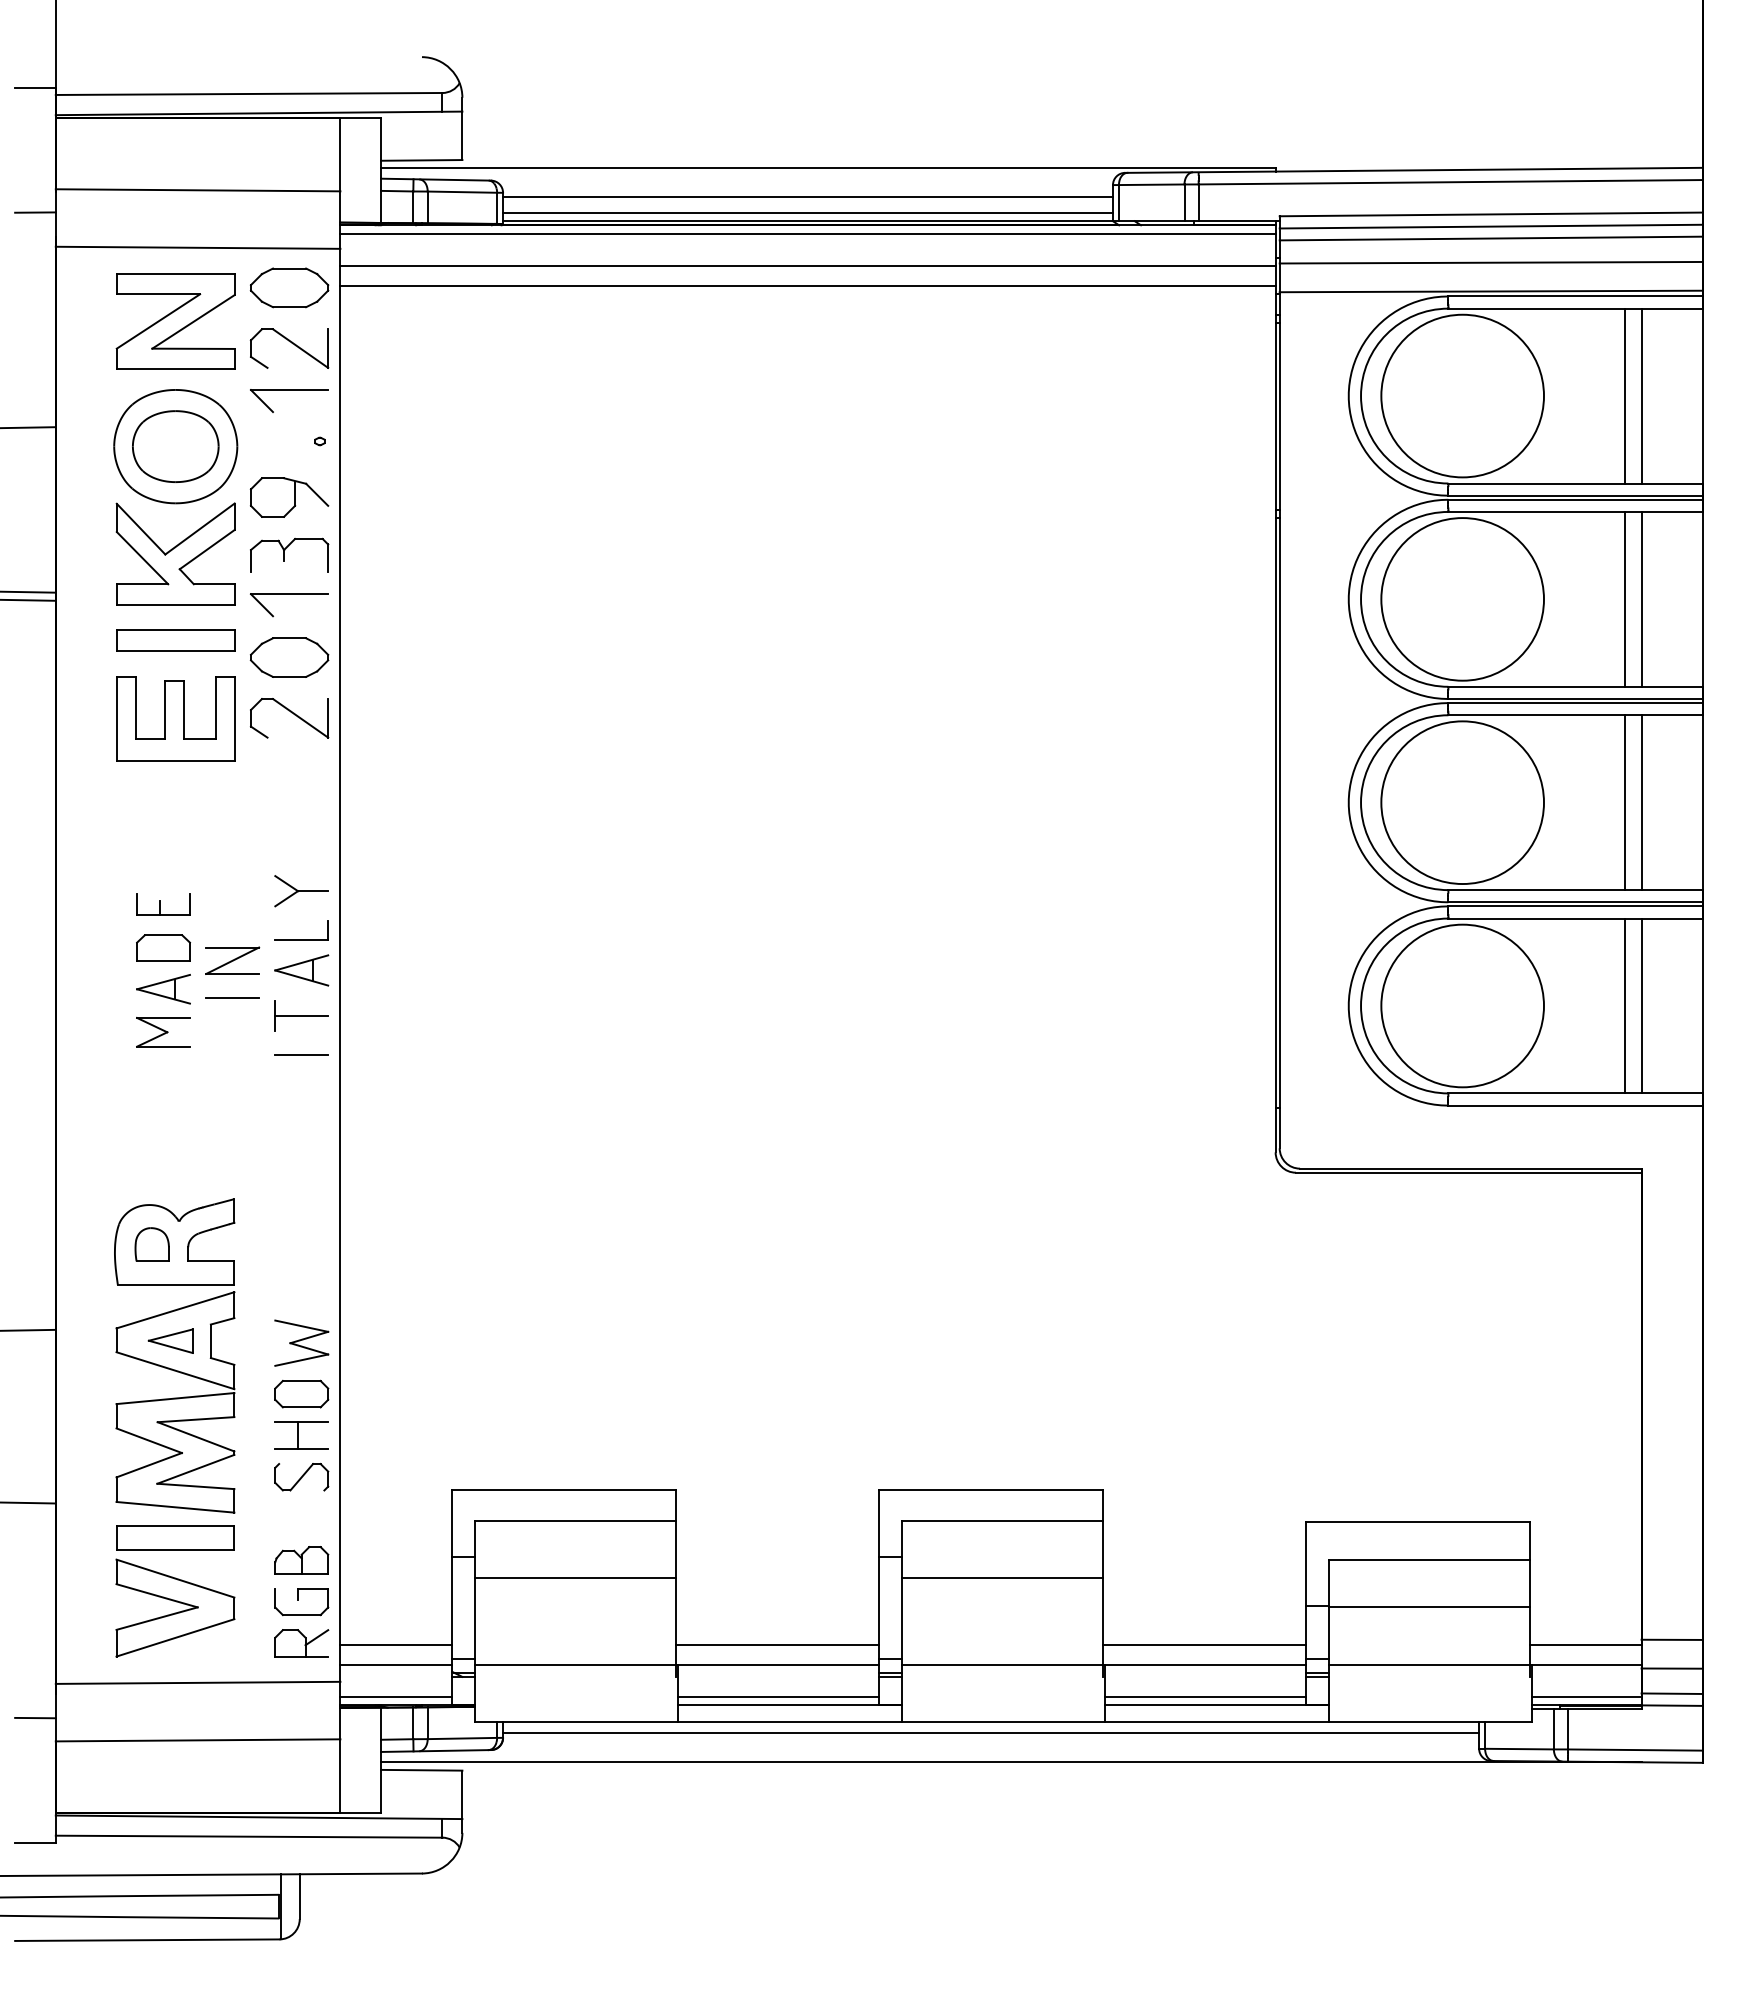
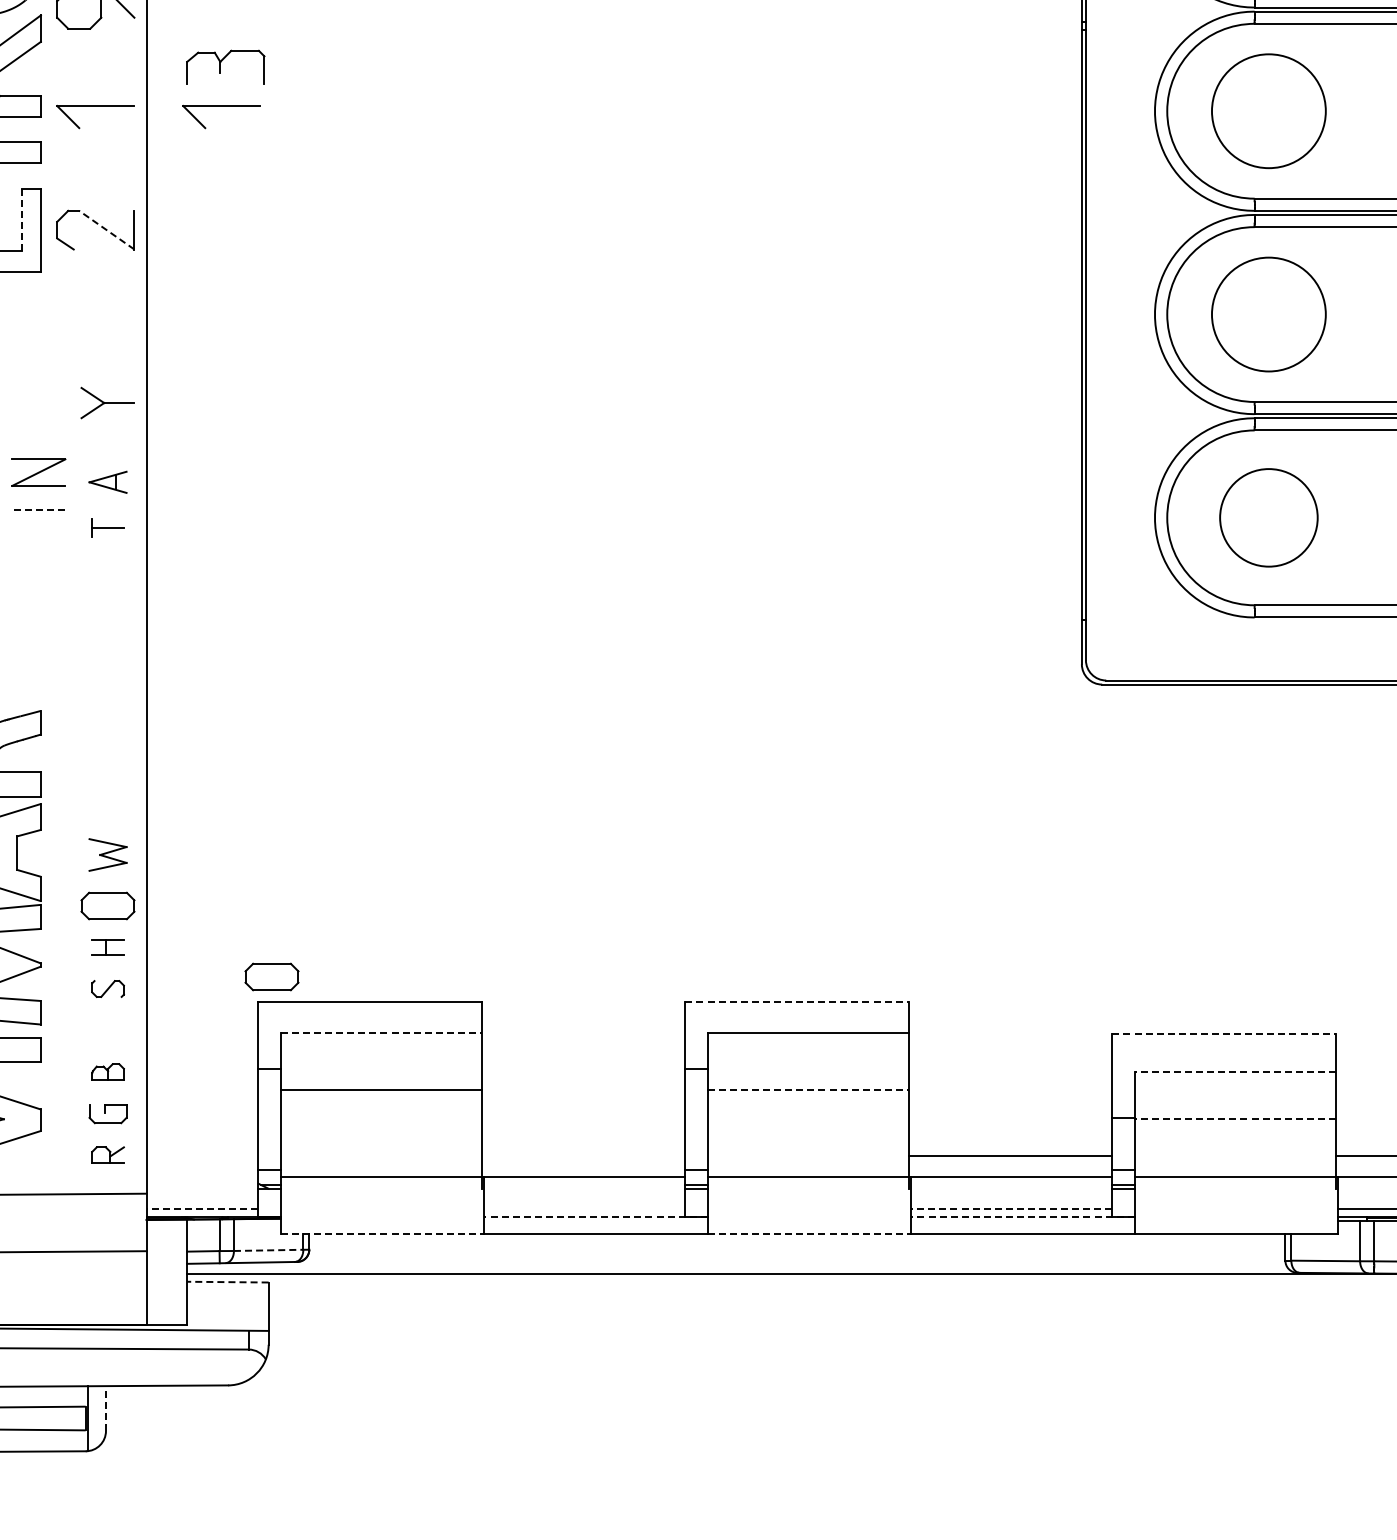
part: (289, 554) -> (225, 66), moved
part: (414, 594) -> (220, 106), added
circle: (1462, 599) -> (1268, 111), size x0.7
part: (289, 657) -> (95, 169), removed
line: (216, 707) -> (22, 219), solid -> dashed
line: (300, 718) -> (106, 230), solid -> dashed
circle: (1462, 802) -> (1268, 314), size x0.7
part: (301, 939) -> (107, 451), removed
part: (301, 970) -> (107, 482), size x0.7
line: (232, 997) -> (38, 509), solid -> dashed
circle: (1462, 1005) -> (1268, 517), size x0.6
part: (301, 1015) -> (107, 527), size x0.6
line: (301, 1054) -> (107, 566), removed
part: (301, 1342) -> (107, 854), size x0.7
part: (301, 1435) -> (107, 947), size x0.6
part: (465, 1464) -> (271, 976), added
part: (301, 1476) -> (107, 988), size x0.6
line: (991, 1489) -> (797, 1001), solid -> dashed
line: (575, 1521) -> (381, 1033), solid -> dashed
line: (1417, 1522) -> (1223, 1034), solid -> dashed
part: (301, 1560) -> (107, 1072), size x0.6
line: (1429, 1560) -> (1235, 1072), solid -> dashed
line: (1002, 1578) -> (808, 1090), solid -> dashed
part: (301, 1602) -> (107, 1114), size x0.7
line: (1429, 1606) -> (1235, 1118), solid -> dashed
part: (301, 1643) -> (107, 1155), size x0.6
line: (396, 1644) -> (202, 1156), removed
line: (777, 1644) -> (583, 1156), removed
line: (396, 1665) -> (202, 1177), removed
line: (396, 1696) -> (202, 1208), solid -> dashed
line: (778, 1696) -> (584, 1208), removed
line: (1205, 1696) -> (1011, 1208), solid -> dashed
line: (789, 1705) -> (595, 1217), solid -> dashed
line: (1216, 1705) -> (1022, 1217), solid -> dashed
line: (576, 1721) -> (382, 1233), solid -> dashed
line: (1003, 1721) -> (809, 1233), solid -> dashed
line: (991, 1733) -> (797, 1245), removed
line: (462, 1738) -> (268, 1250), solid -> dashed
line: (421, 1770) -> (227, 1282), solid -> dashed
line: (299, 1896) -> (105, 1408), solid -> dashed

